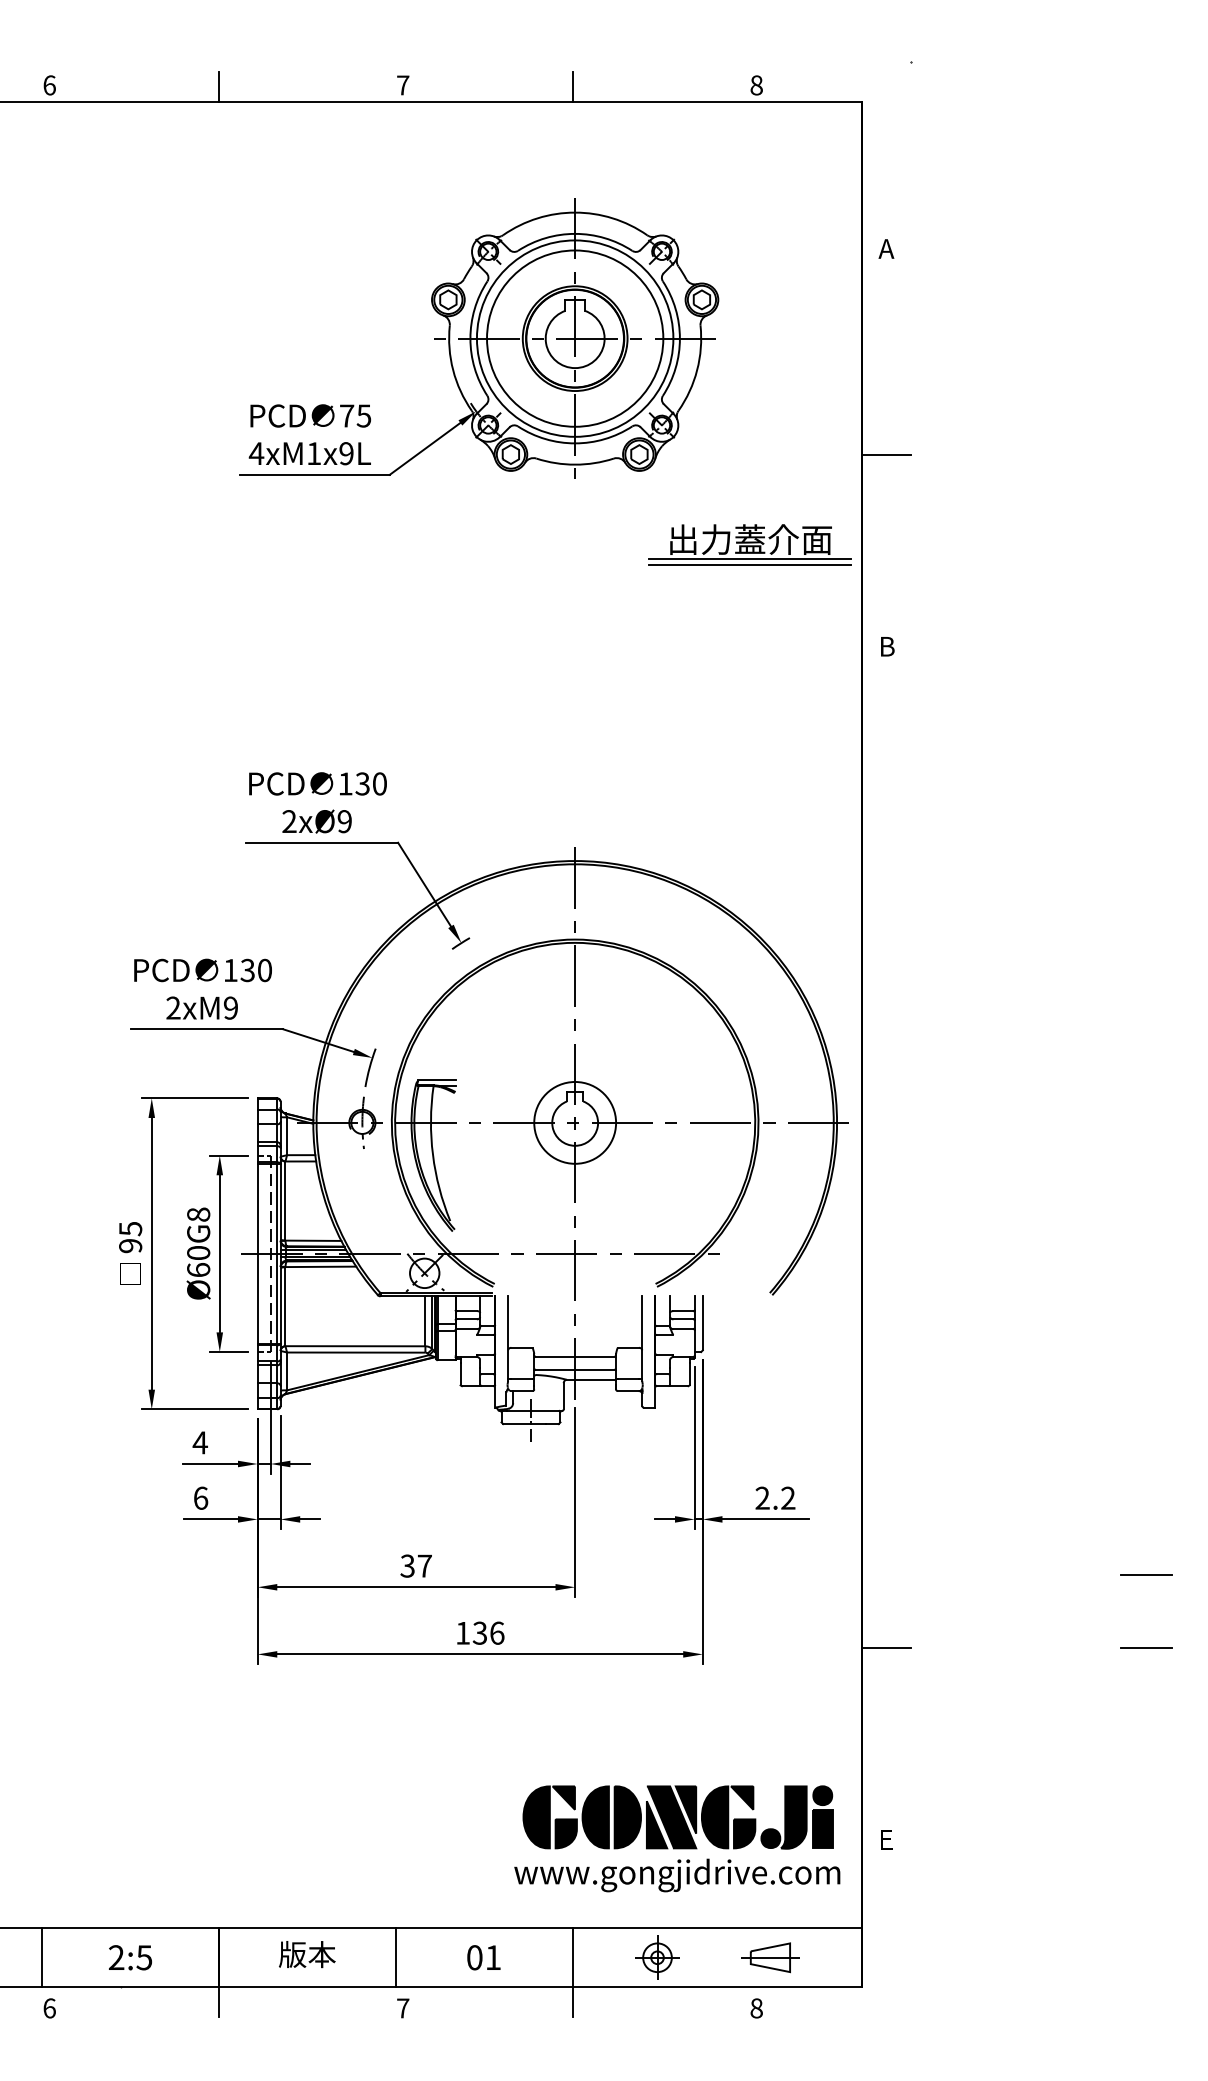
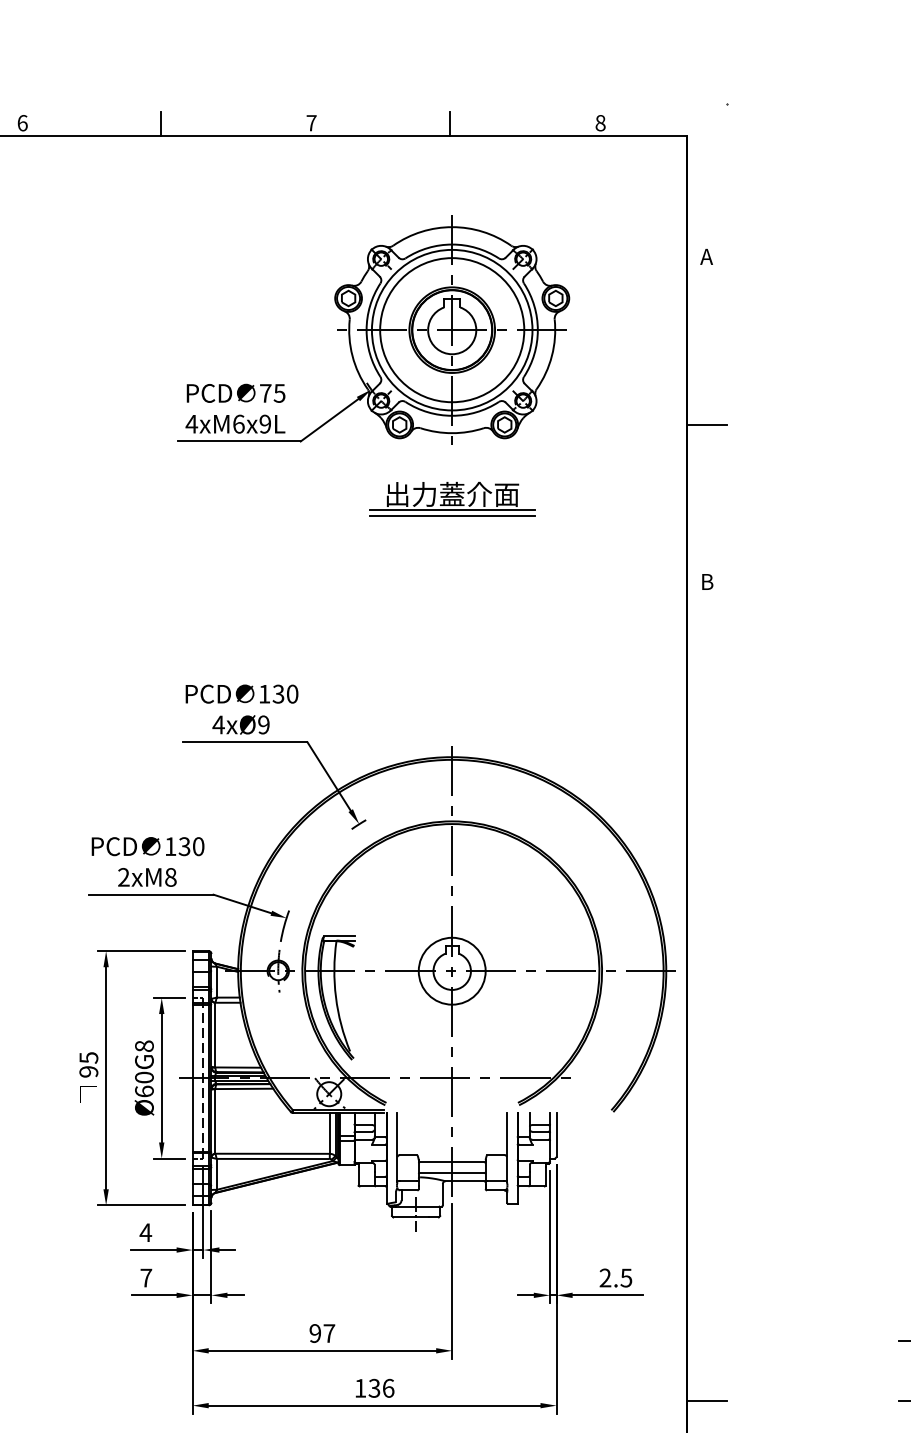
text: (314, 453) -> (239, 424), 4xM1x9L -> 4xM6x9L
part: (749, 544) -> (451, 498), moved
text: (289, 821) -> (218, 724), 2xØ9 -> 4xØ9
text: (231, 1007) -> (171, 876), 2xM9 -> 2xM8
text: (201, 1497) -> (146, 1277), 6 -> 7
text: (788, 1497) -> (626, 1277), 2.2 -> 2.5
text: (407, 1565) -> (315, 1333), 37 -> 97

